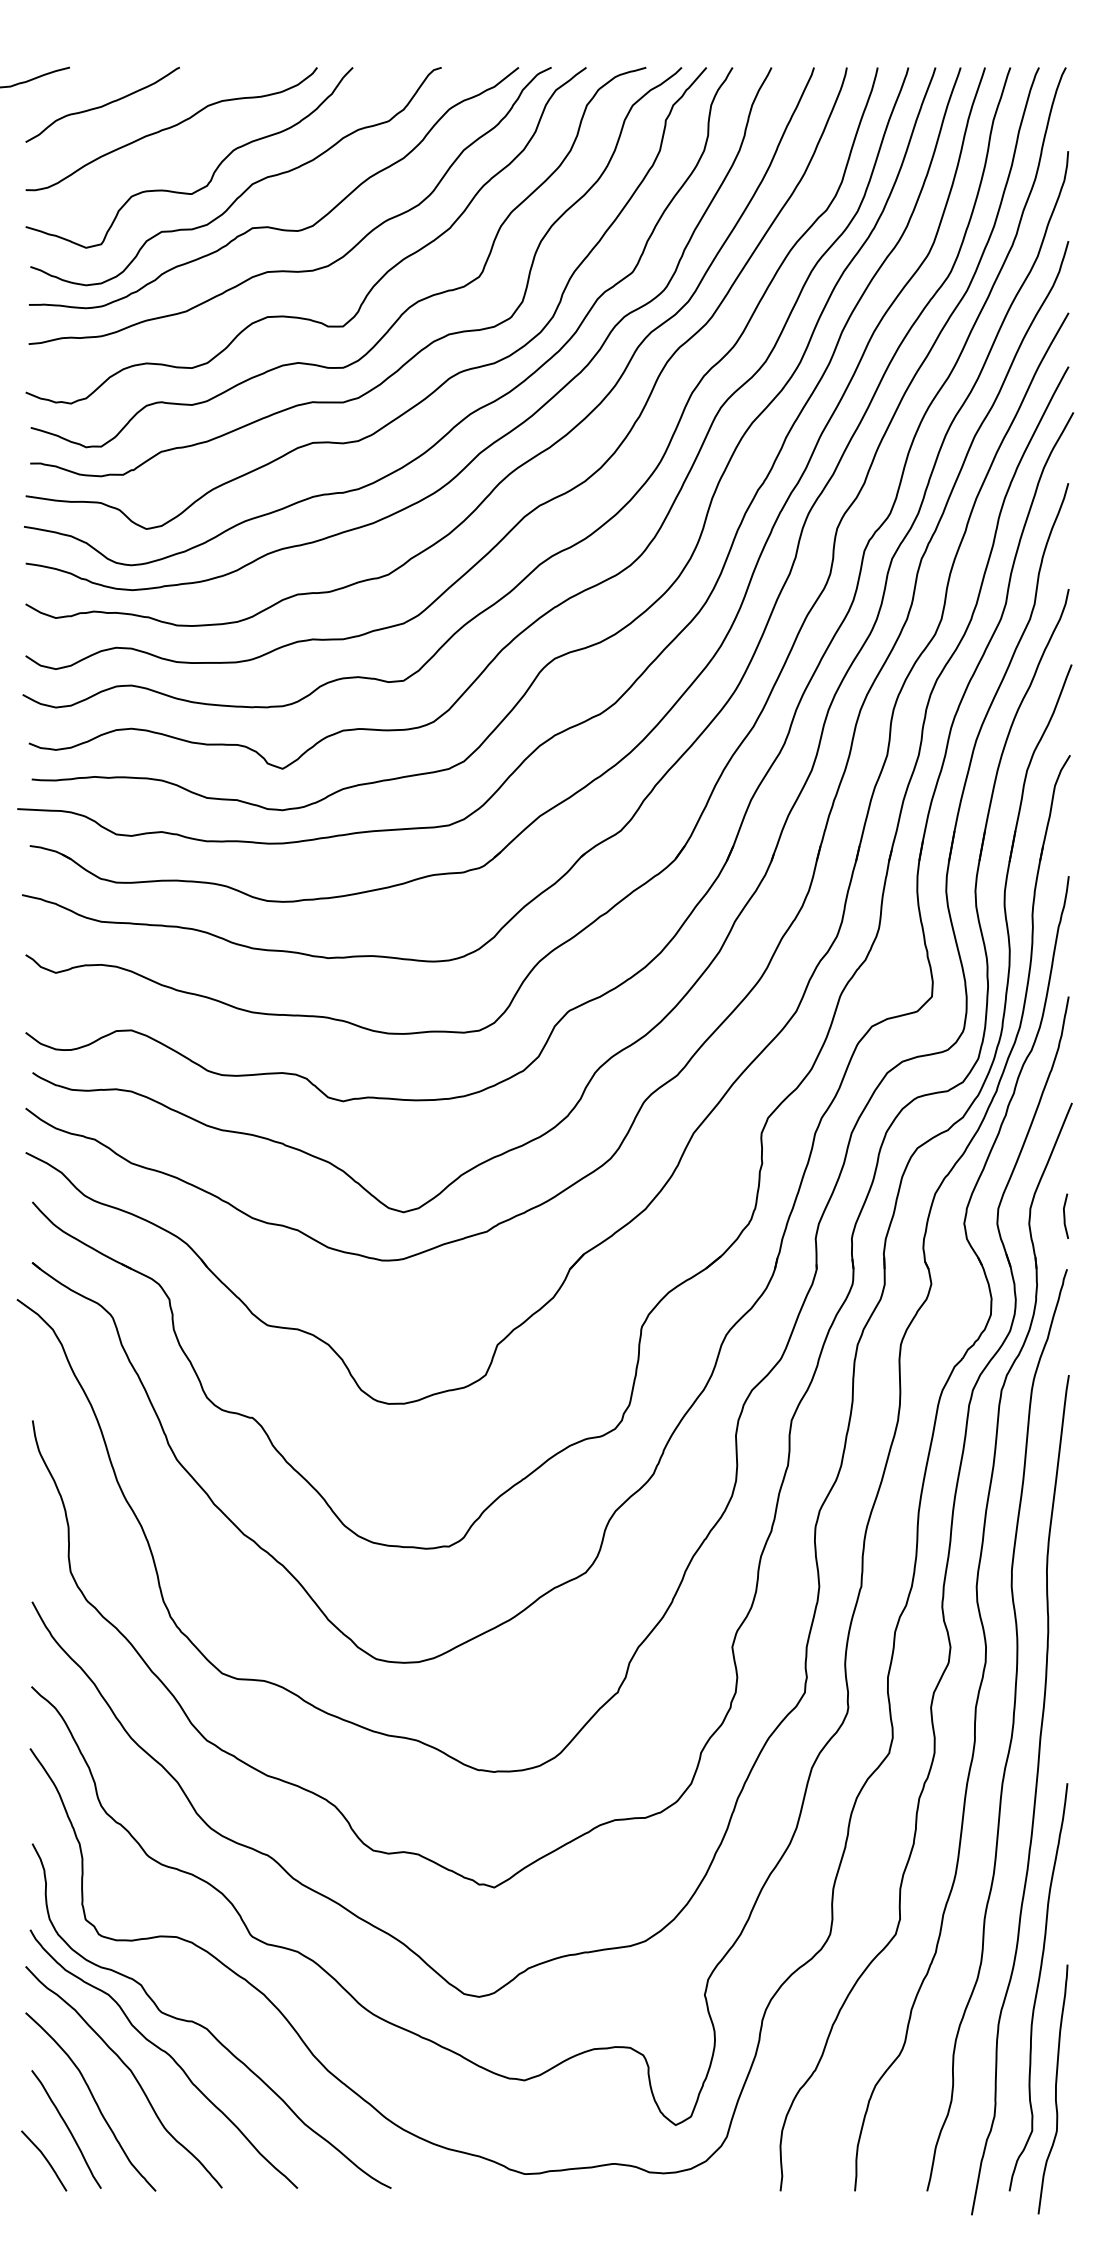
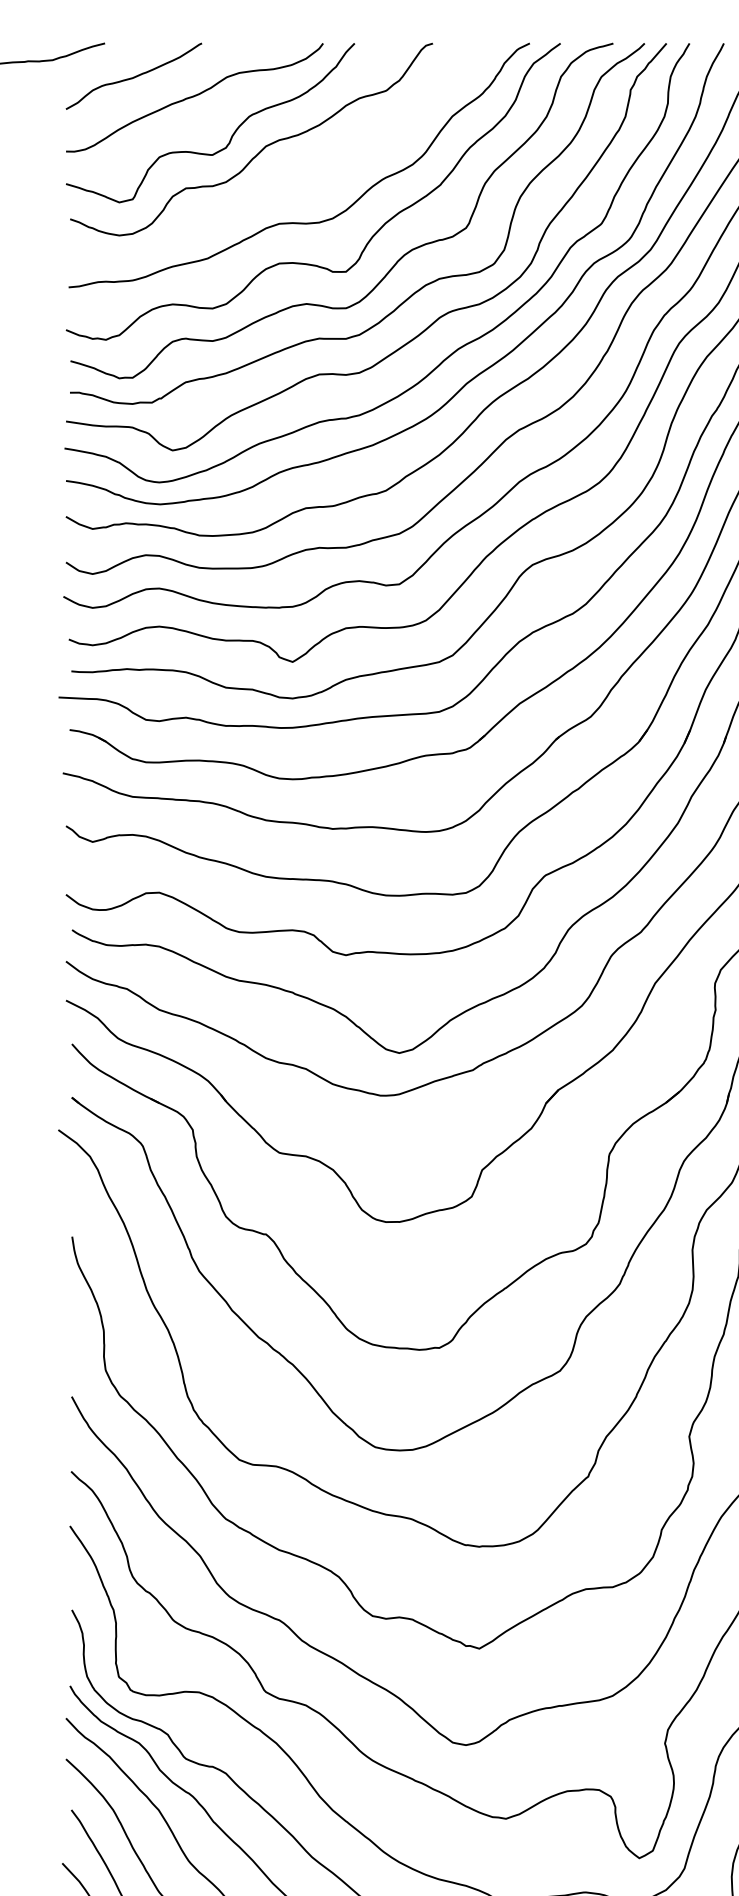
curve: (270, 226) -> (281, 183), removed

